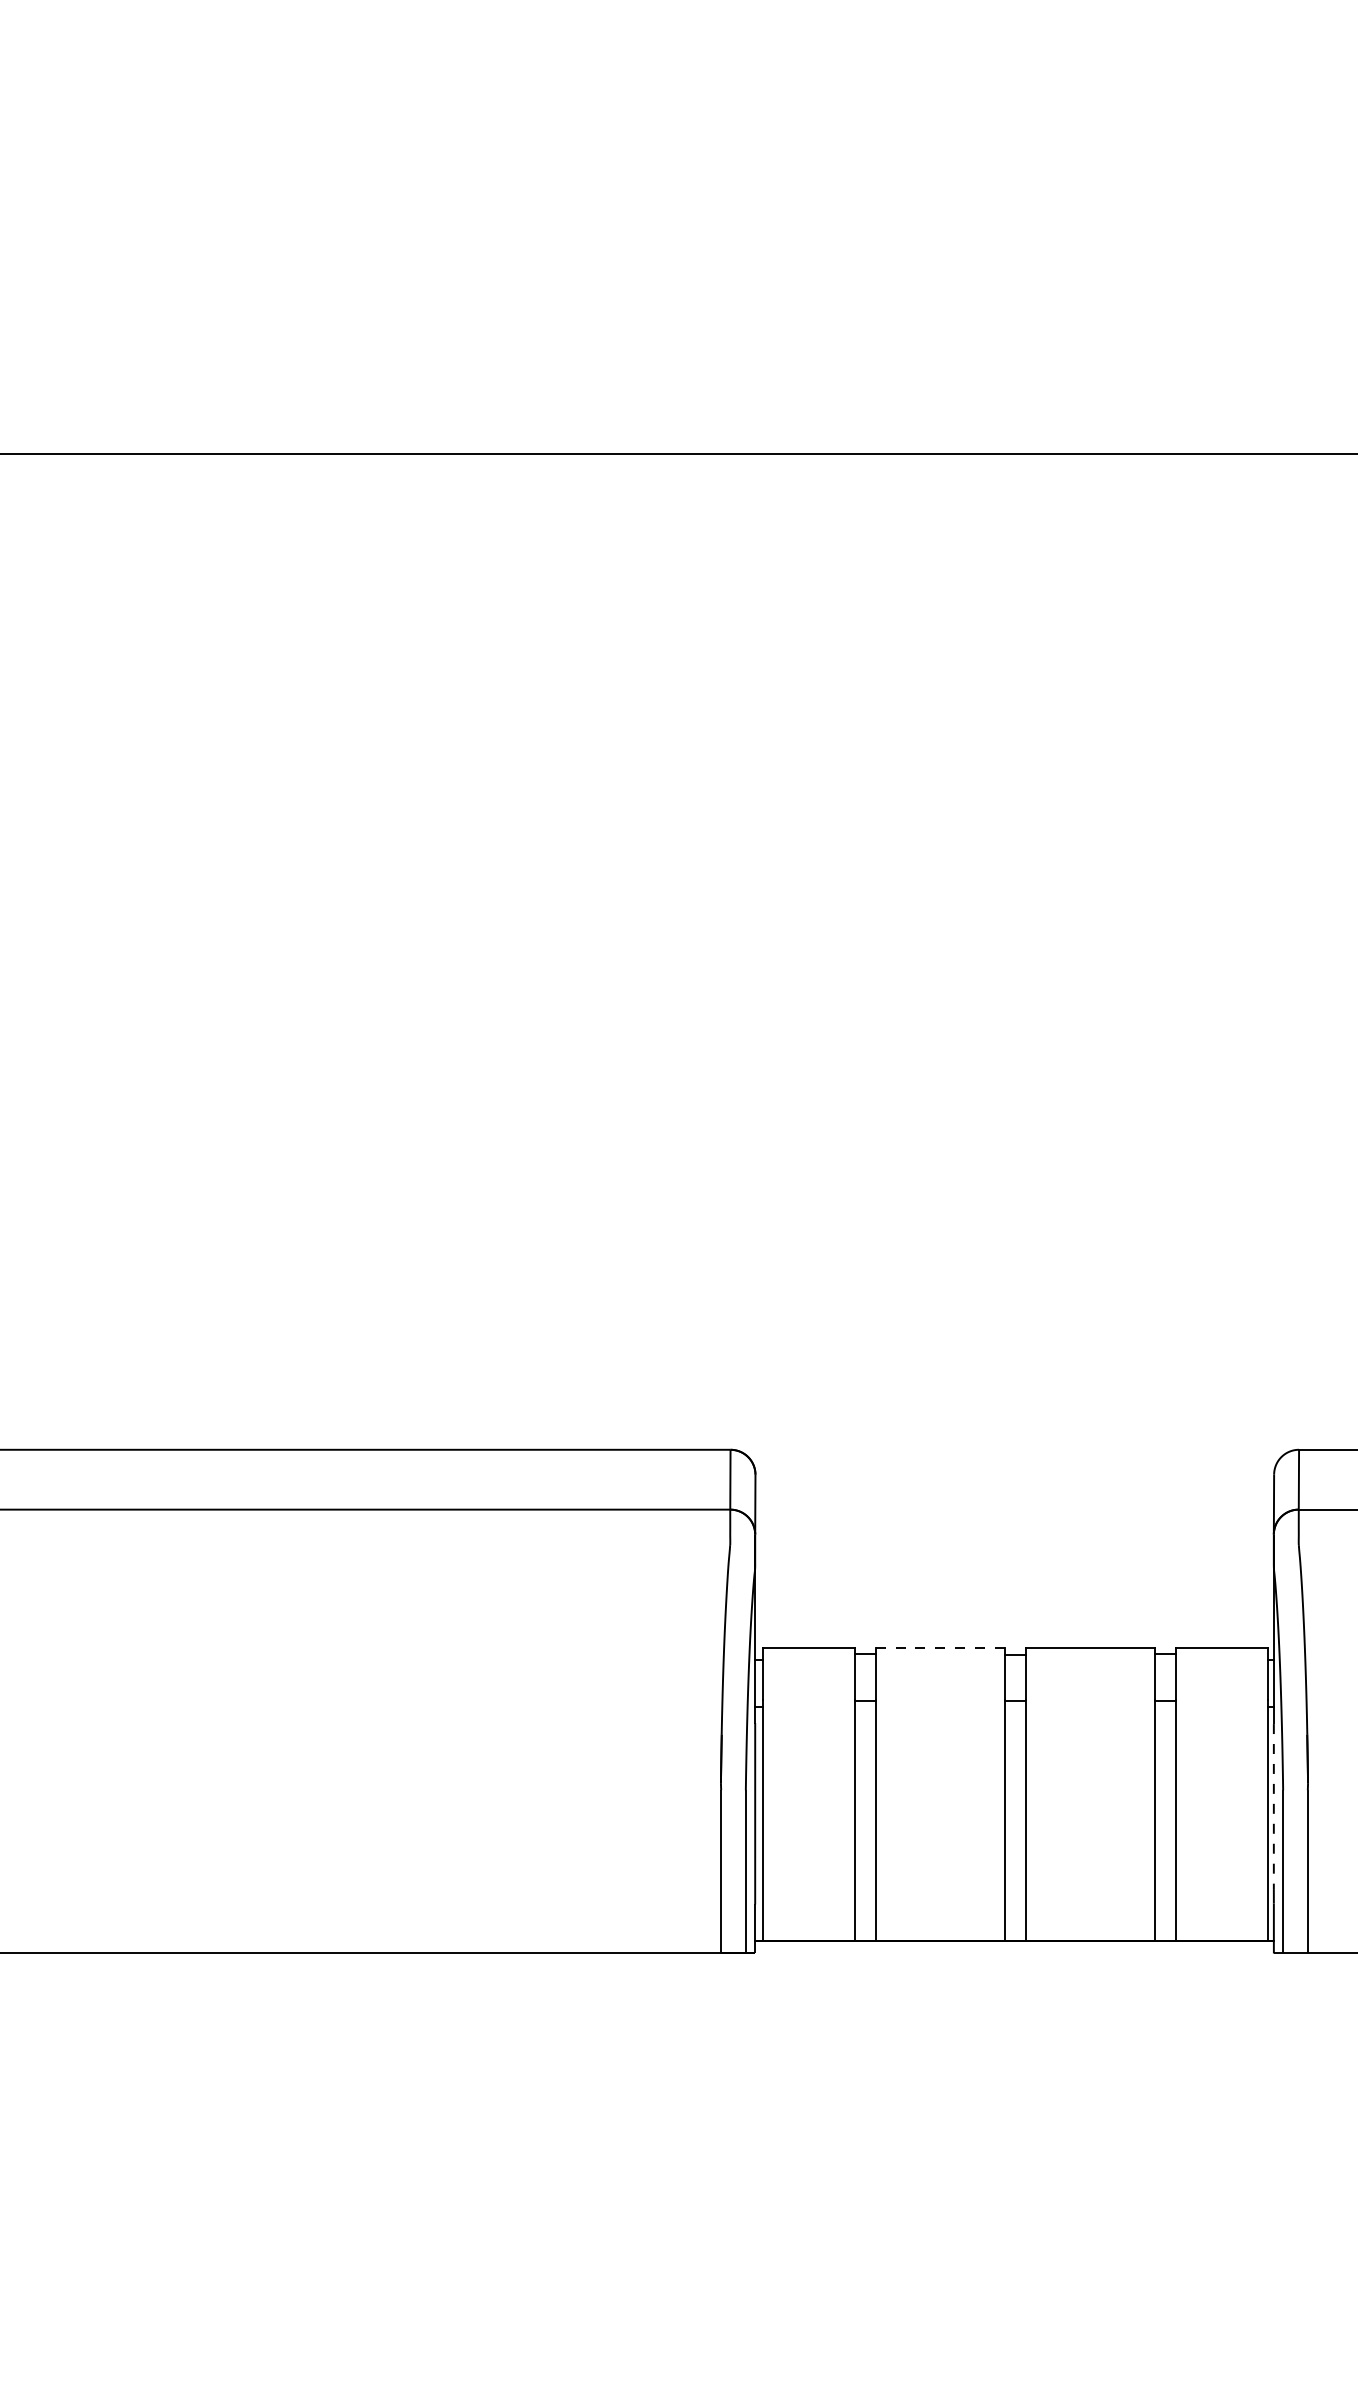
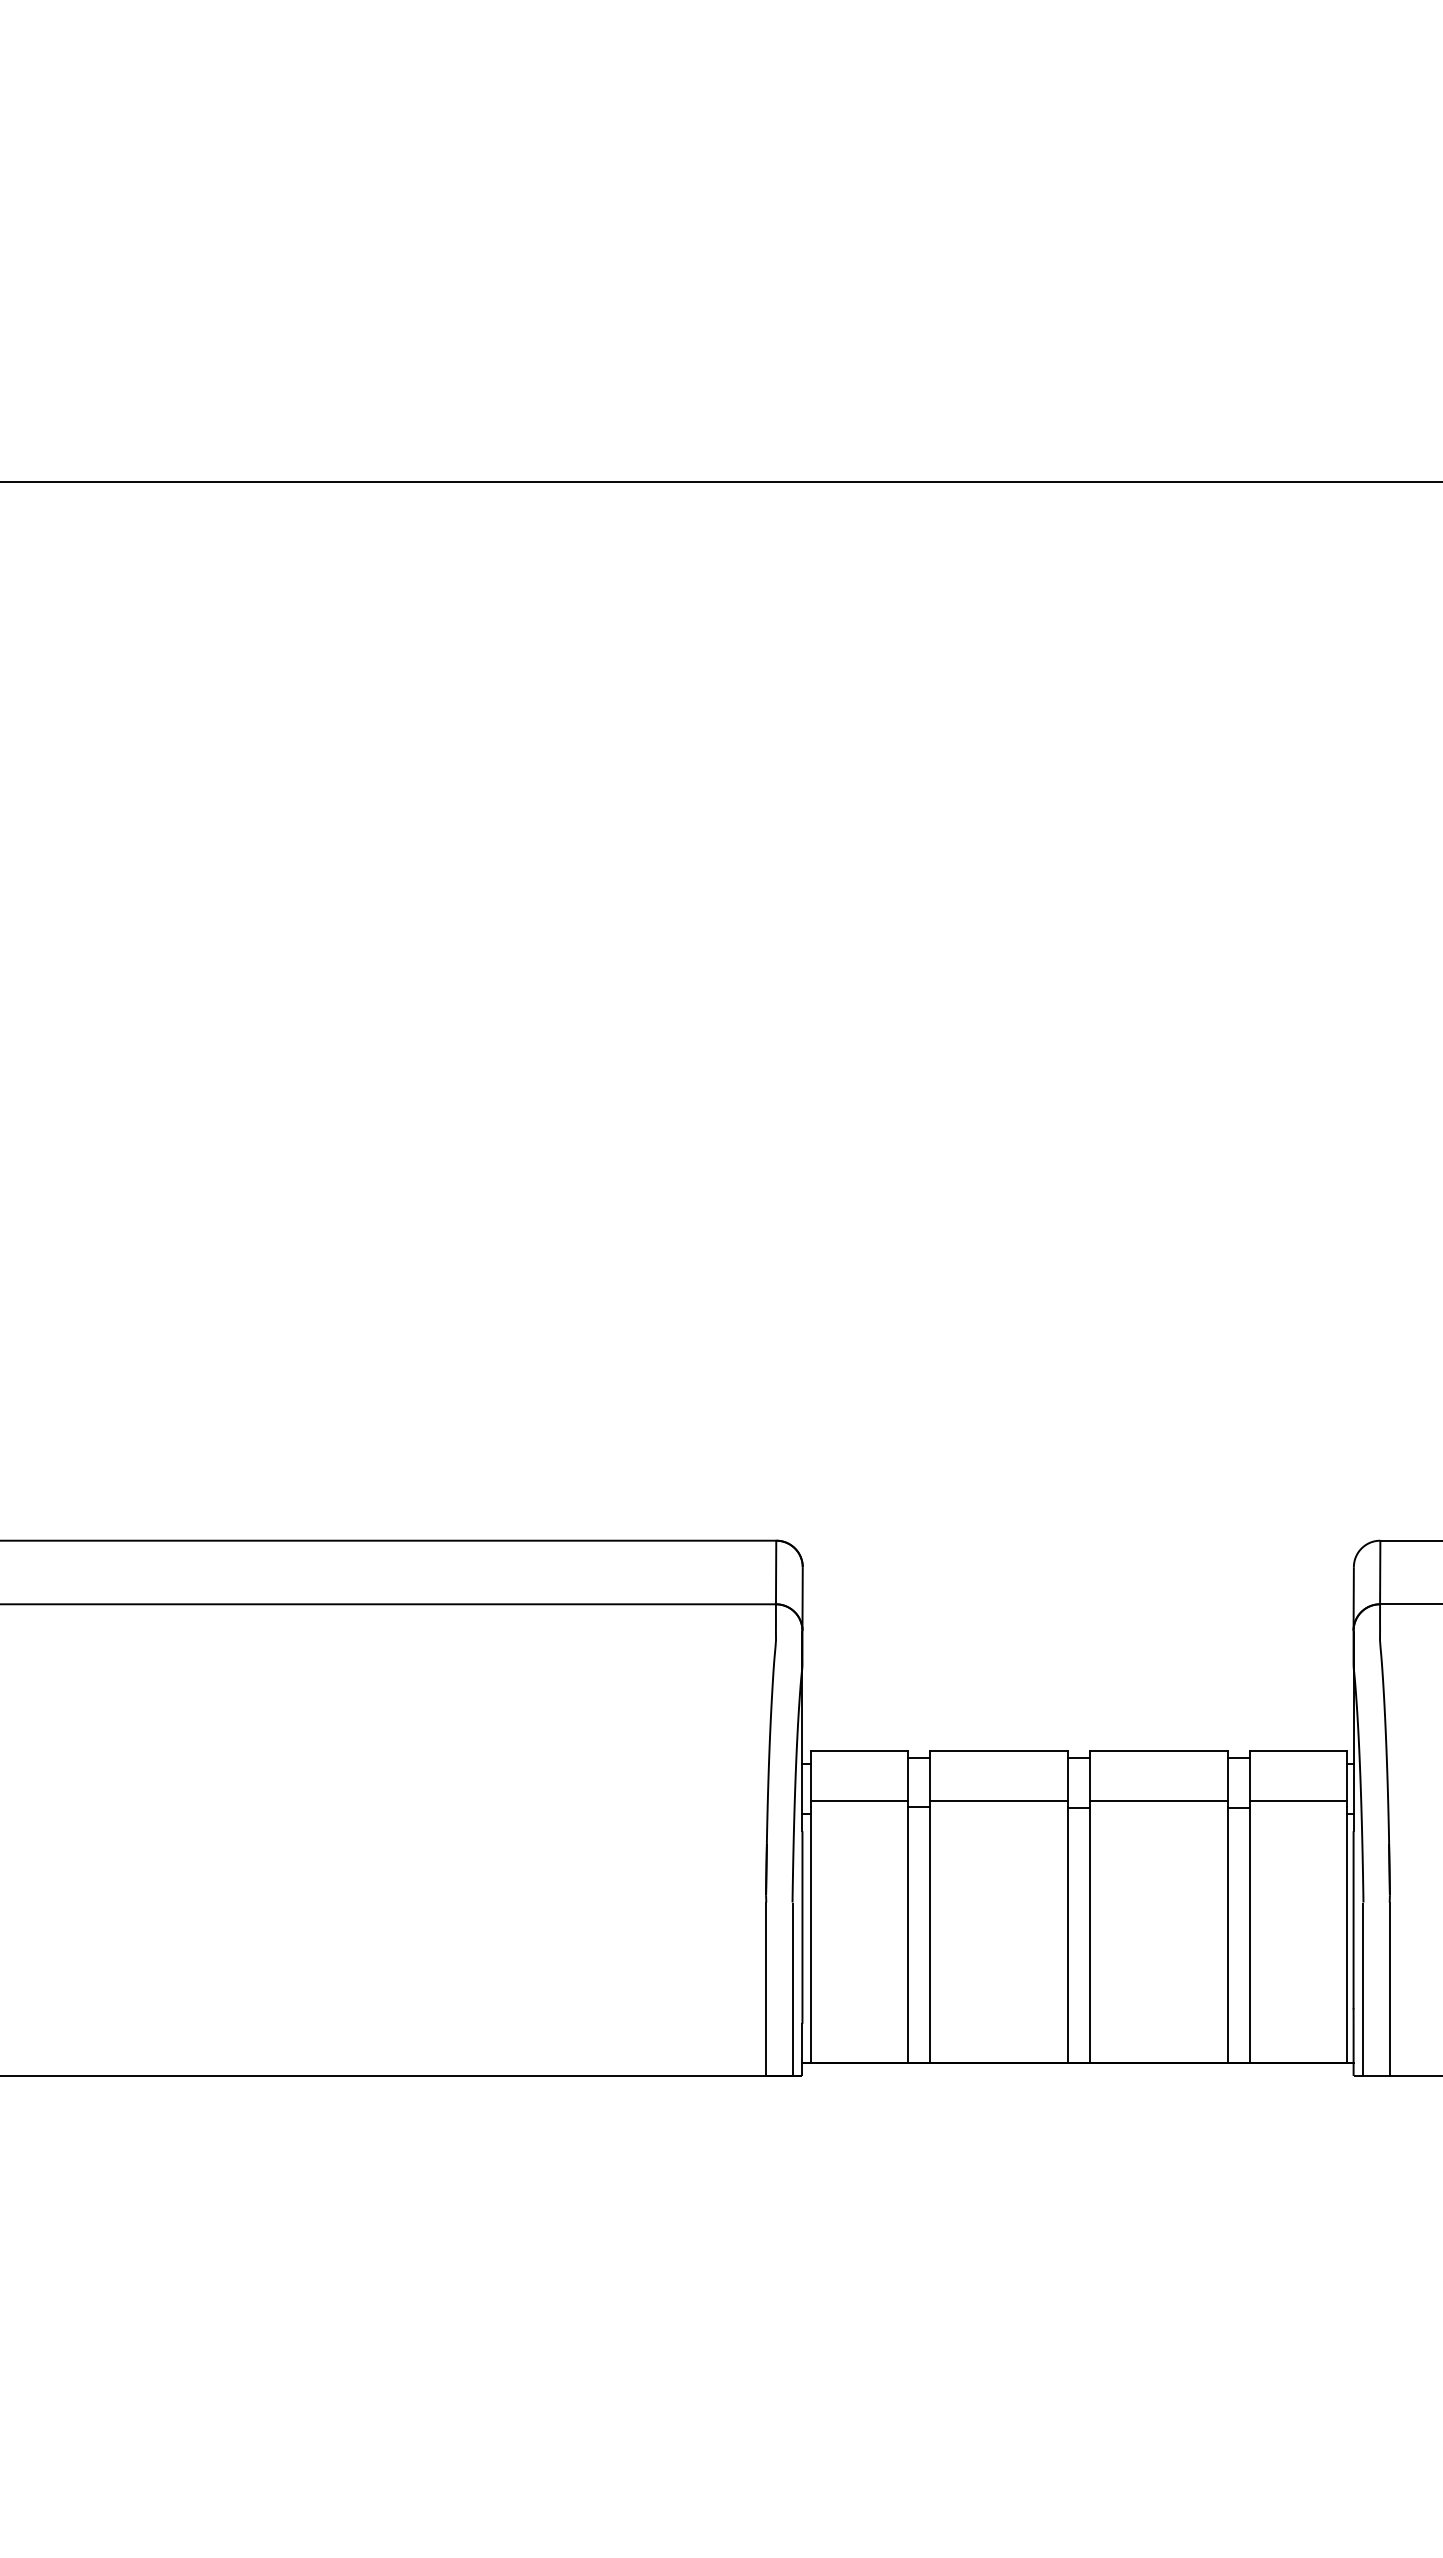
line: (940, 1648) -> (999, 1751), dashed -> solid
line: (808, 1695) -> (859, 1801), added
line: (940, 1695) -> (999, 1801), added
line: (1090, 1695) -> (1158, 1801), added
line: (1222, 1695) -> (1298, 1801), added
line: (1273, 1807) -> (1353, 1920), dashed -> solid

